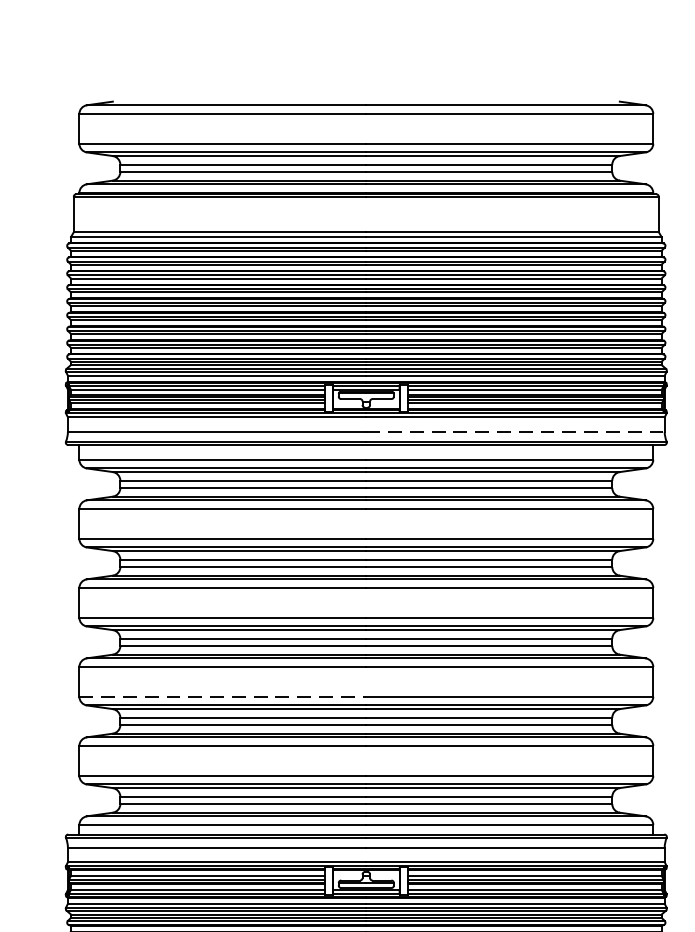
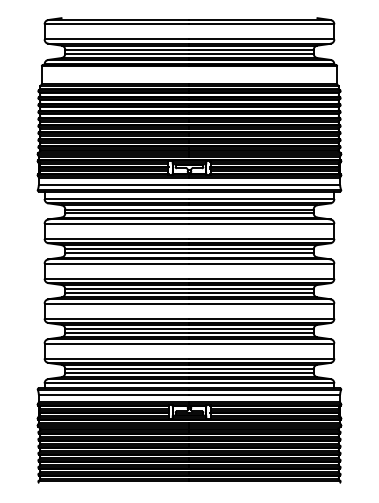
line: (516, 433) -> (265, 185), dashed -> solid
line: (223, 696) -> (117, 318), dashed -> solid

